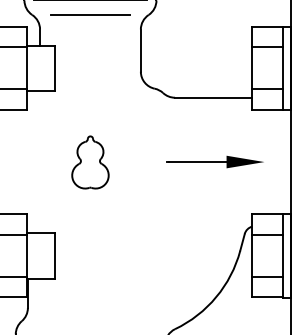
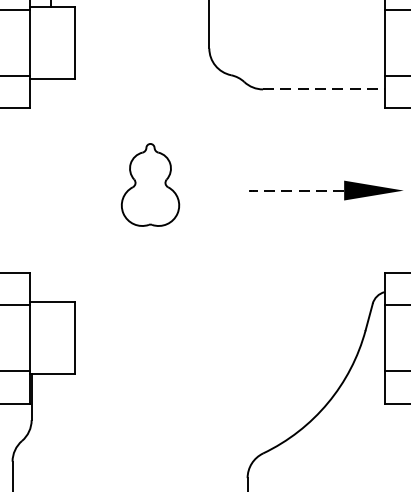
line: (213, 97) -> (323, 89), solid -> dashed
part: (90, 162) -> (150, 184), moved
line: (197, 162) -> (298, 191), solid -> dashed

